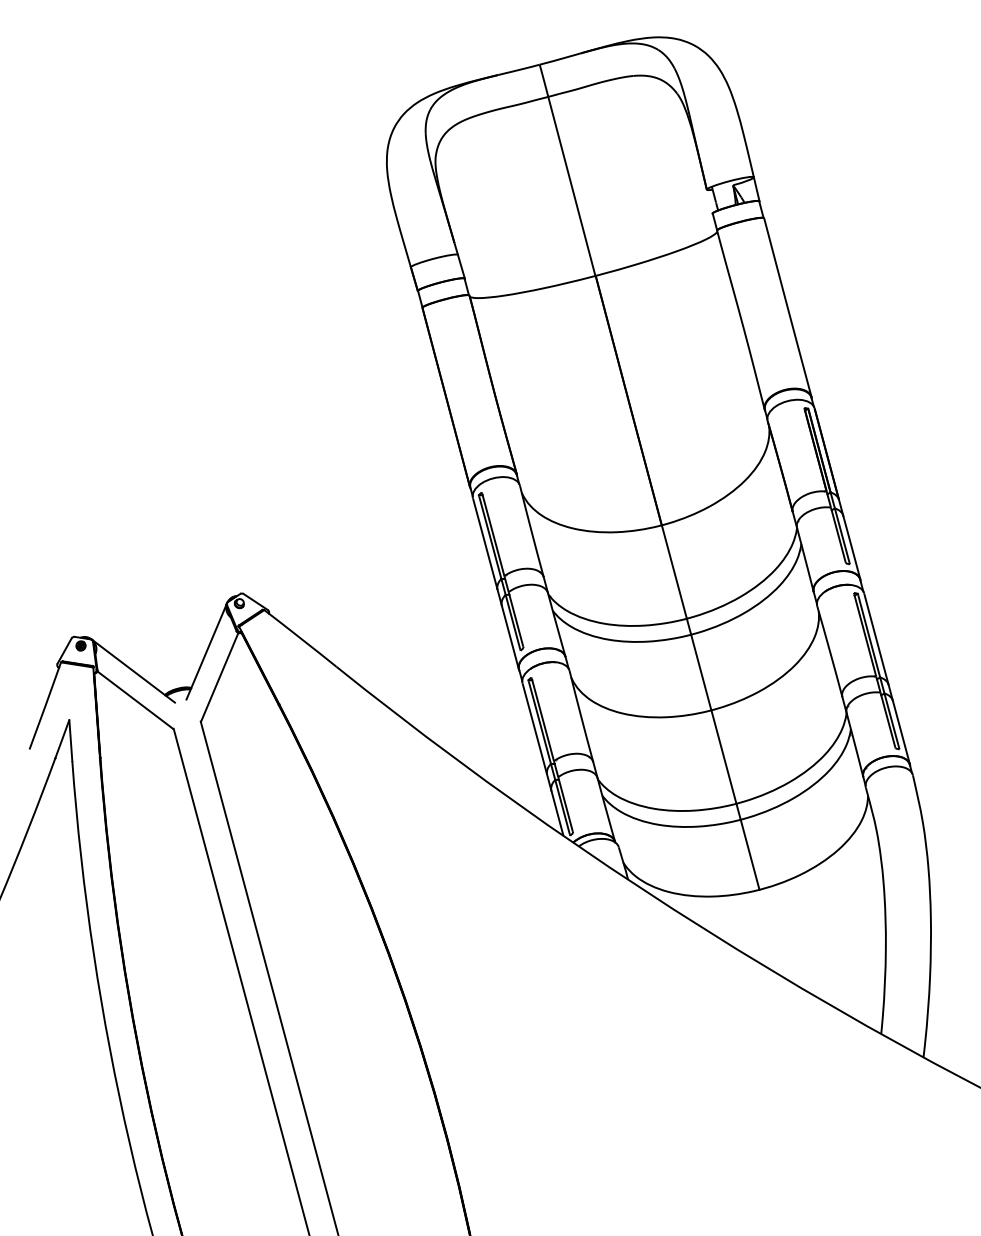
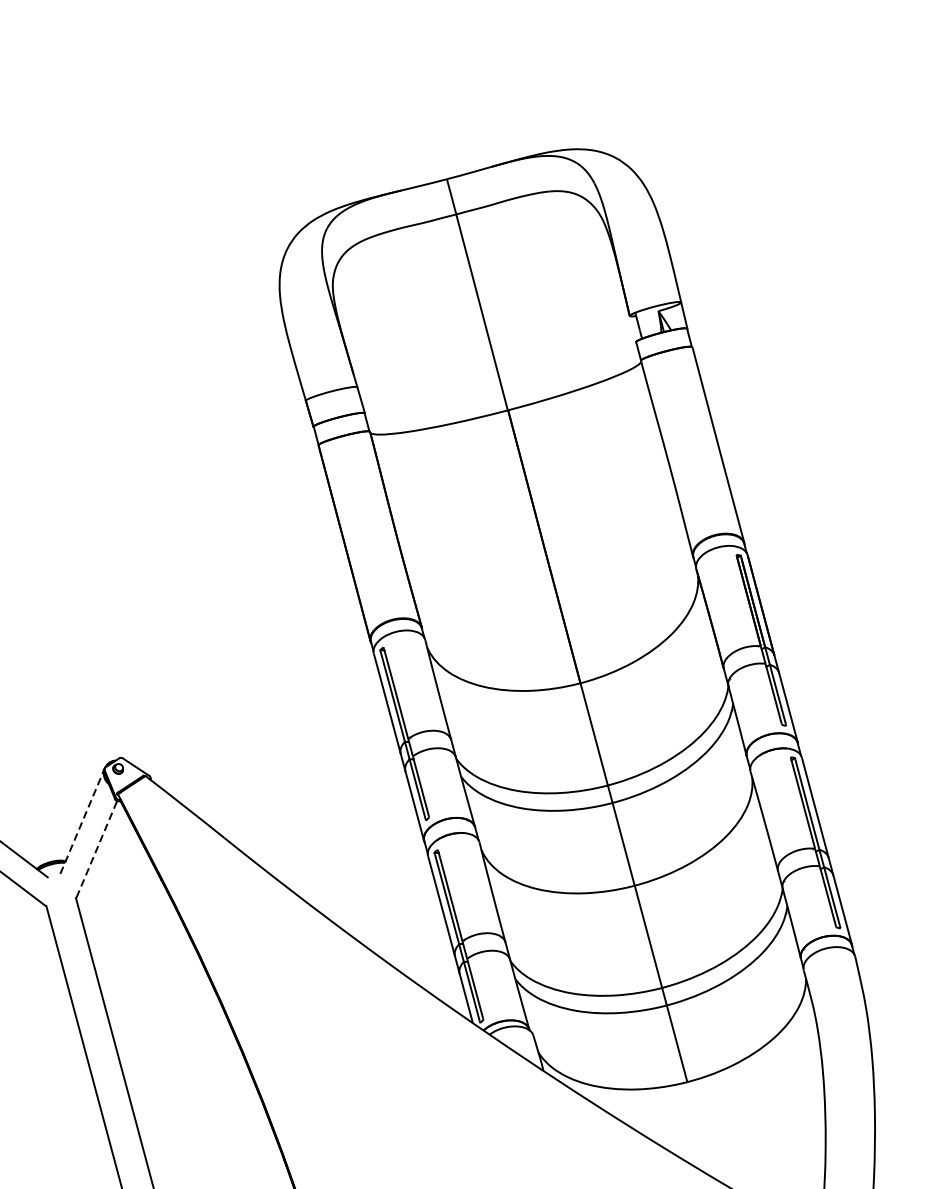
line: (206, 652) -> (82, 822), solid -> dashed
line: (219, 677) -> (96, 849), solid -> dashed

